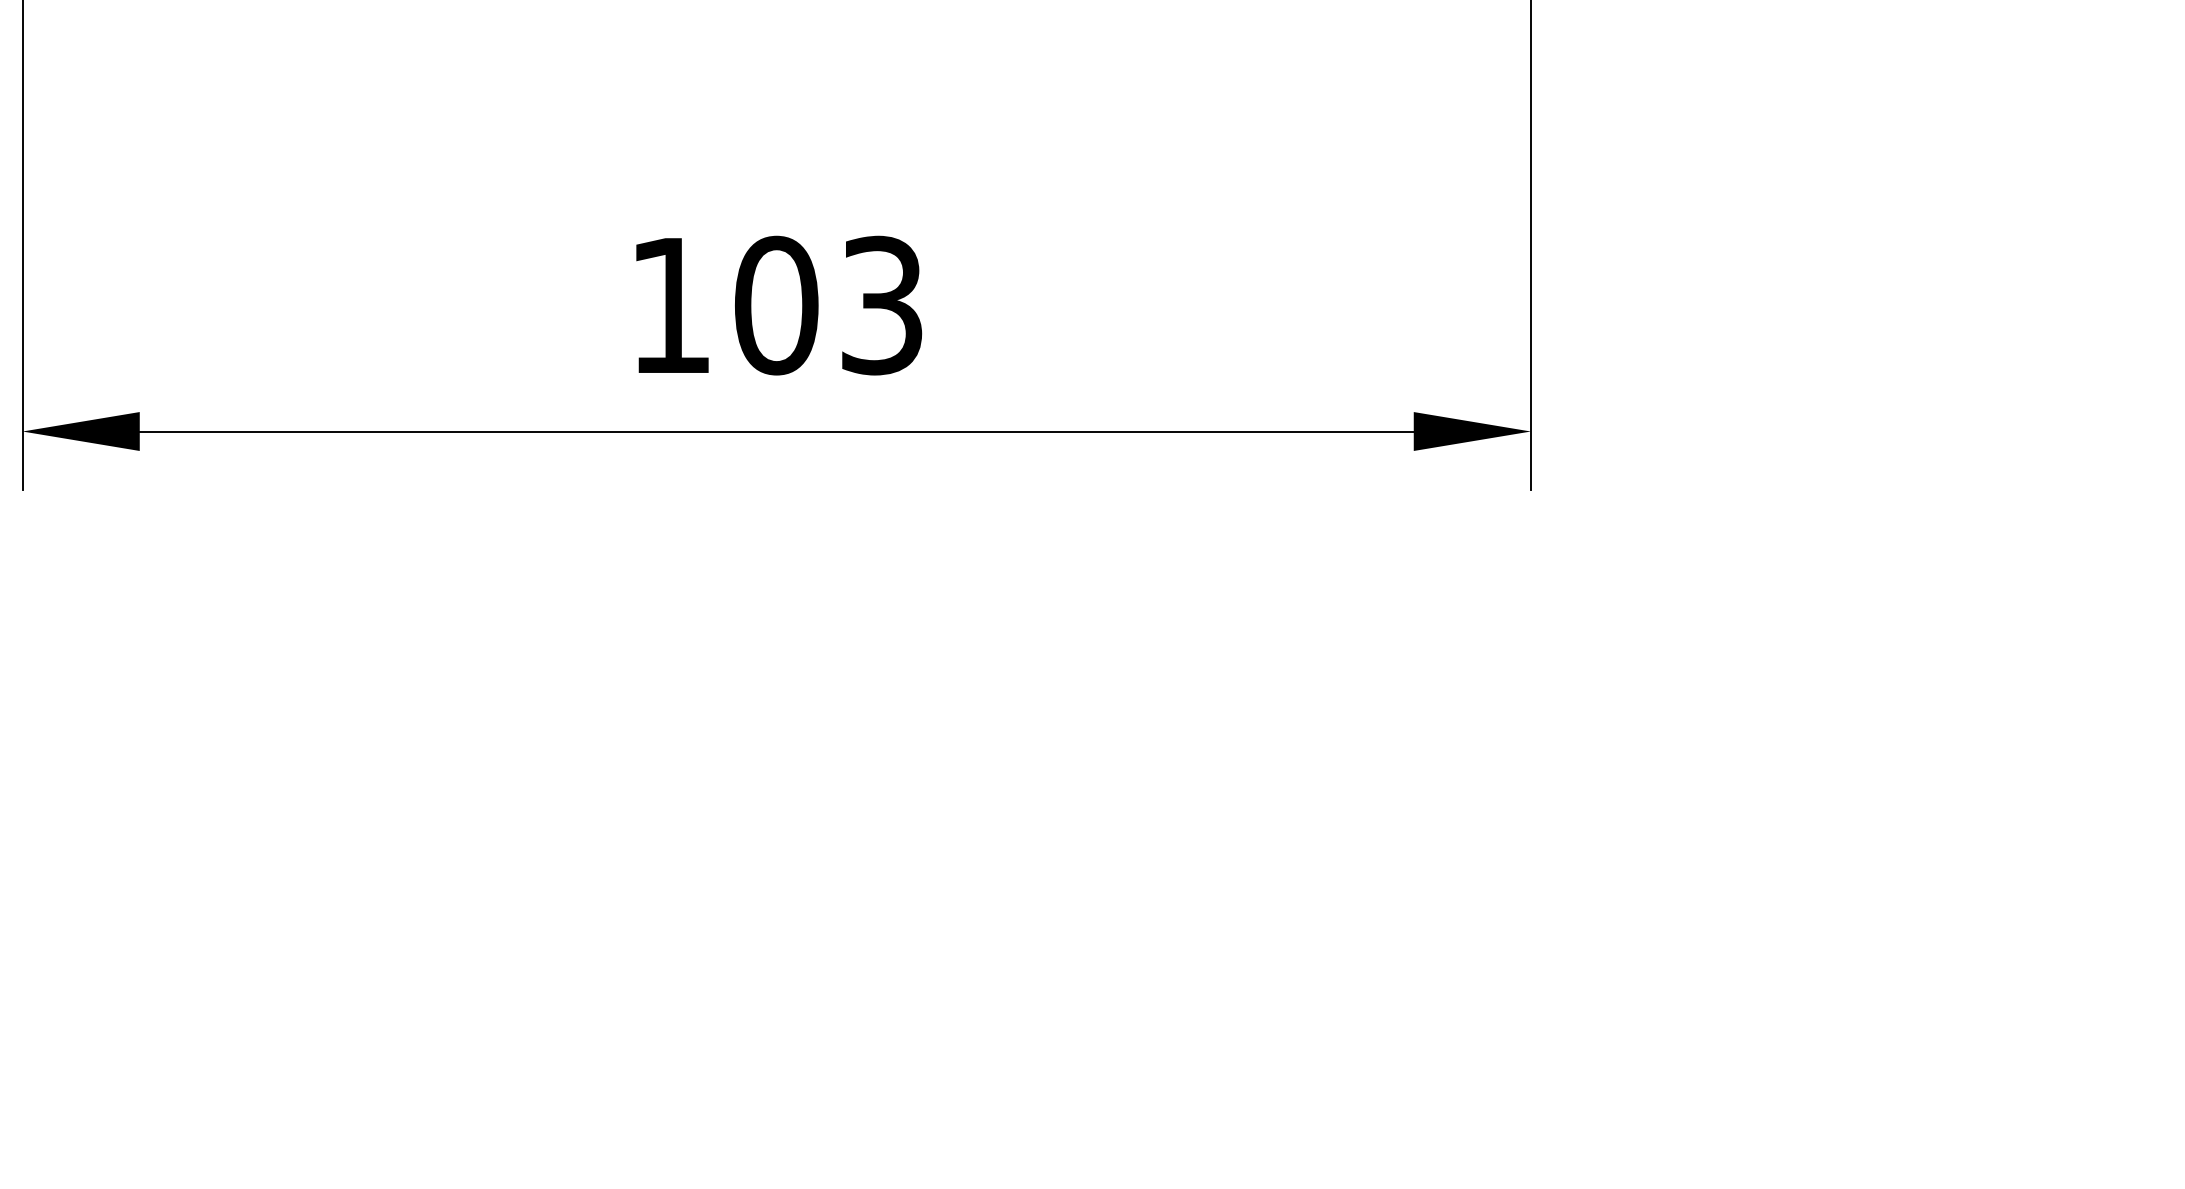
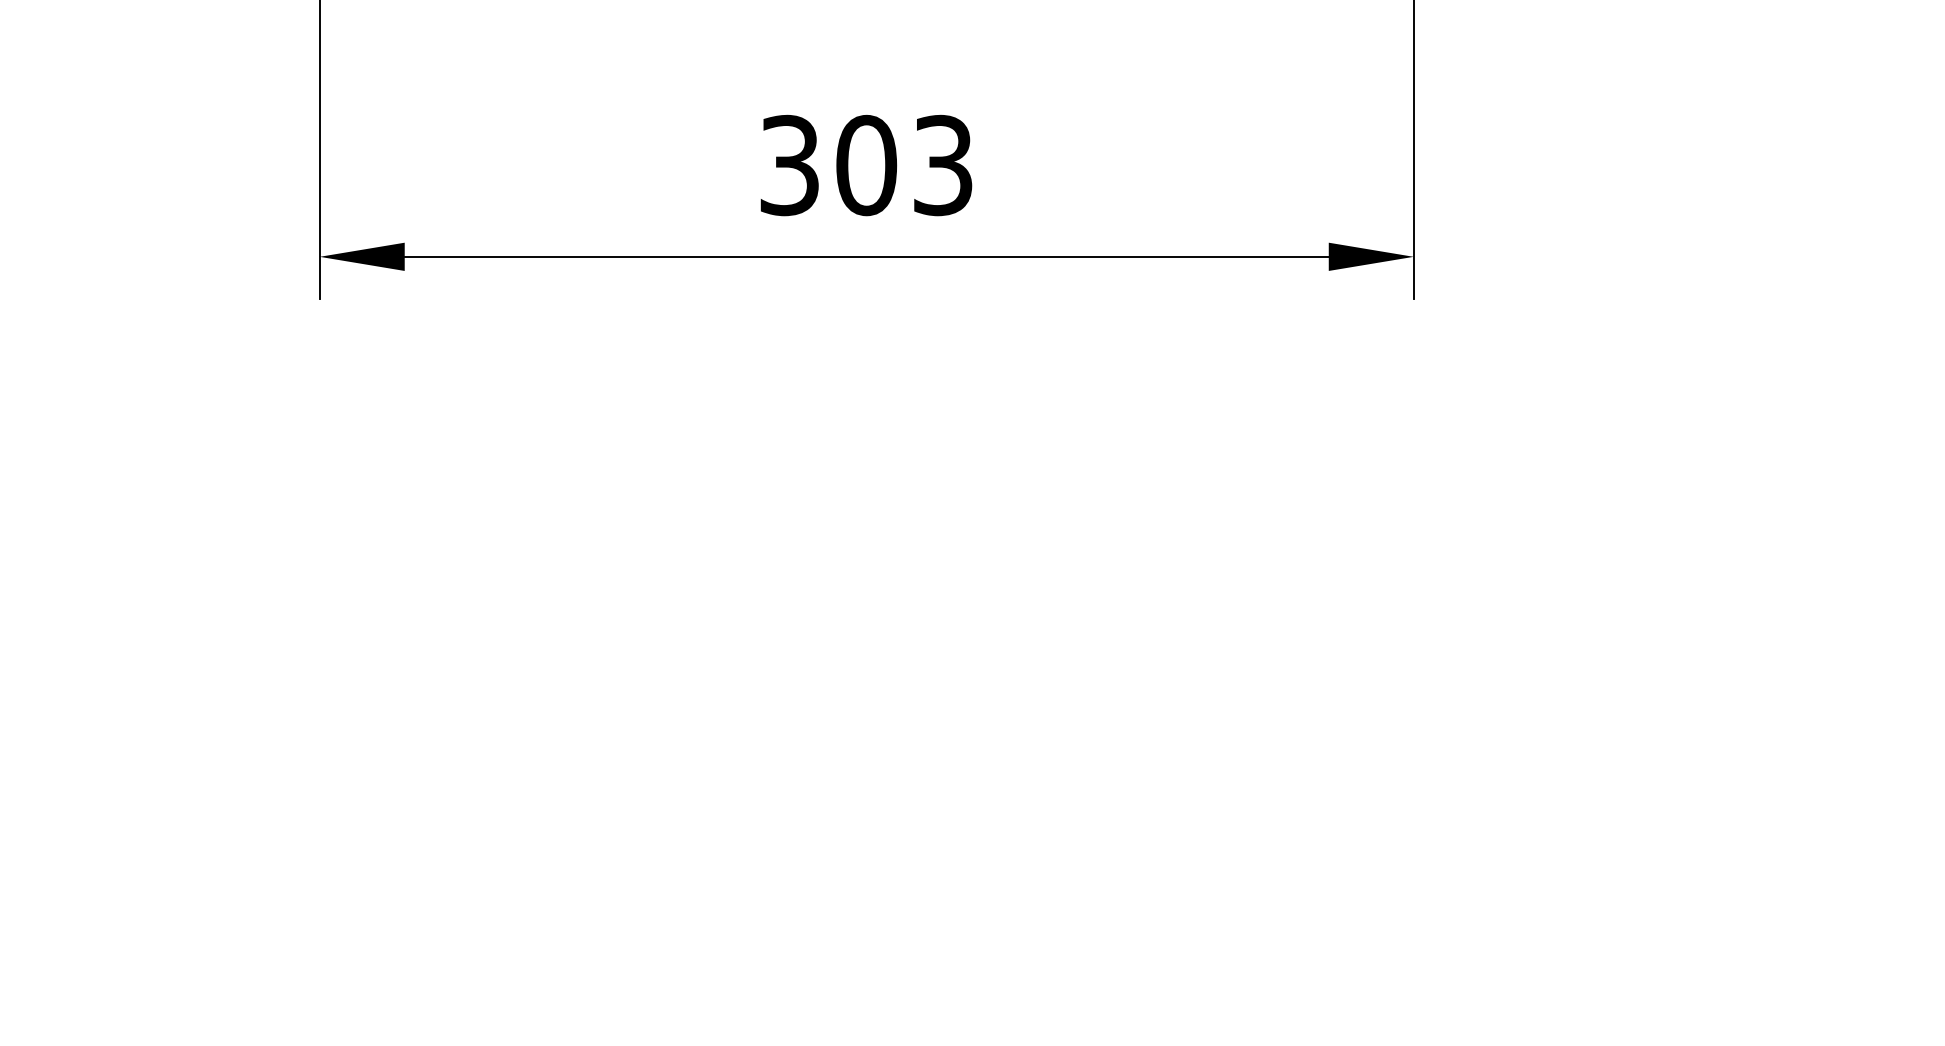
text: (670, 305) -> (789, 165), 103 -> 303

